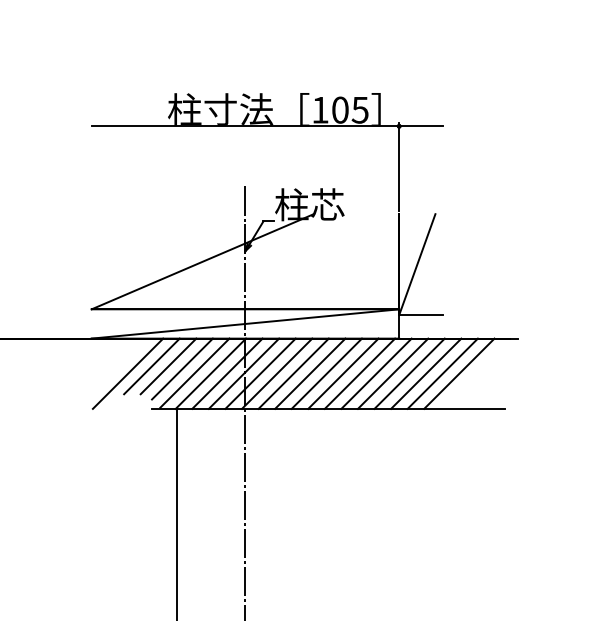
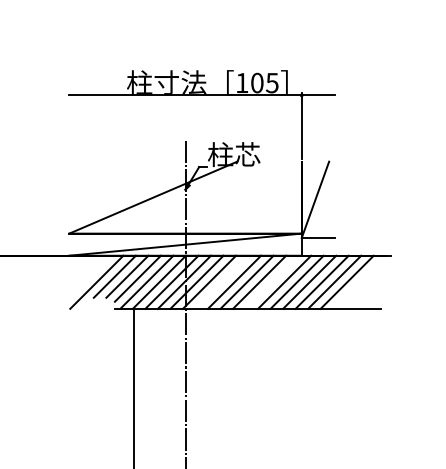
line: (293, 372) -> (221, 281), removed
line: (359, 372) -> (271, 281), removed

